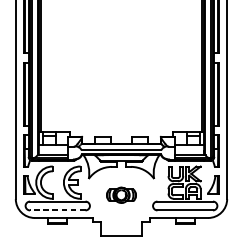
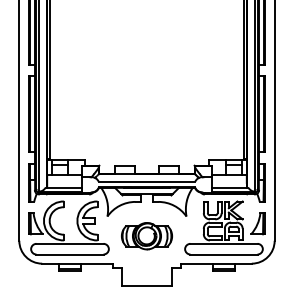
part: (121, 195) -> (146, 236), size x1.43
line: (58, 210) -> (70, 254), dashed -> solid

